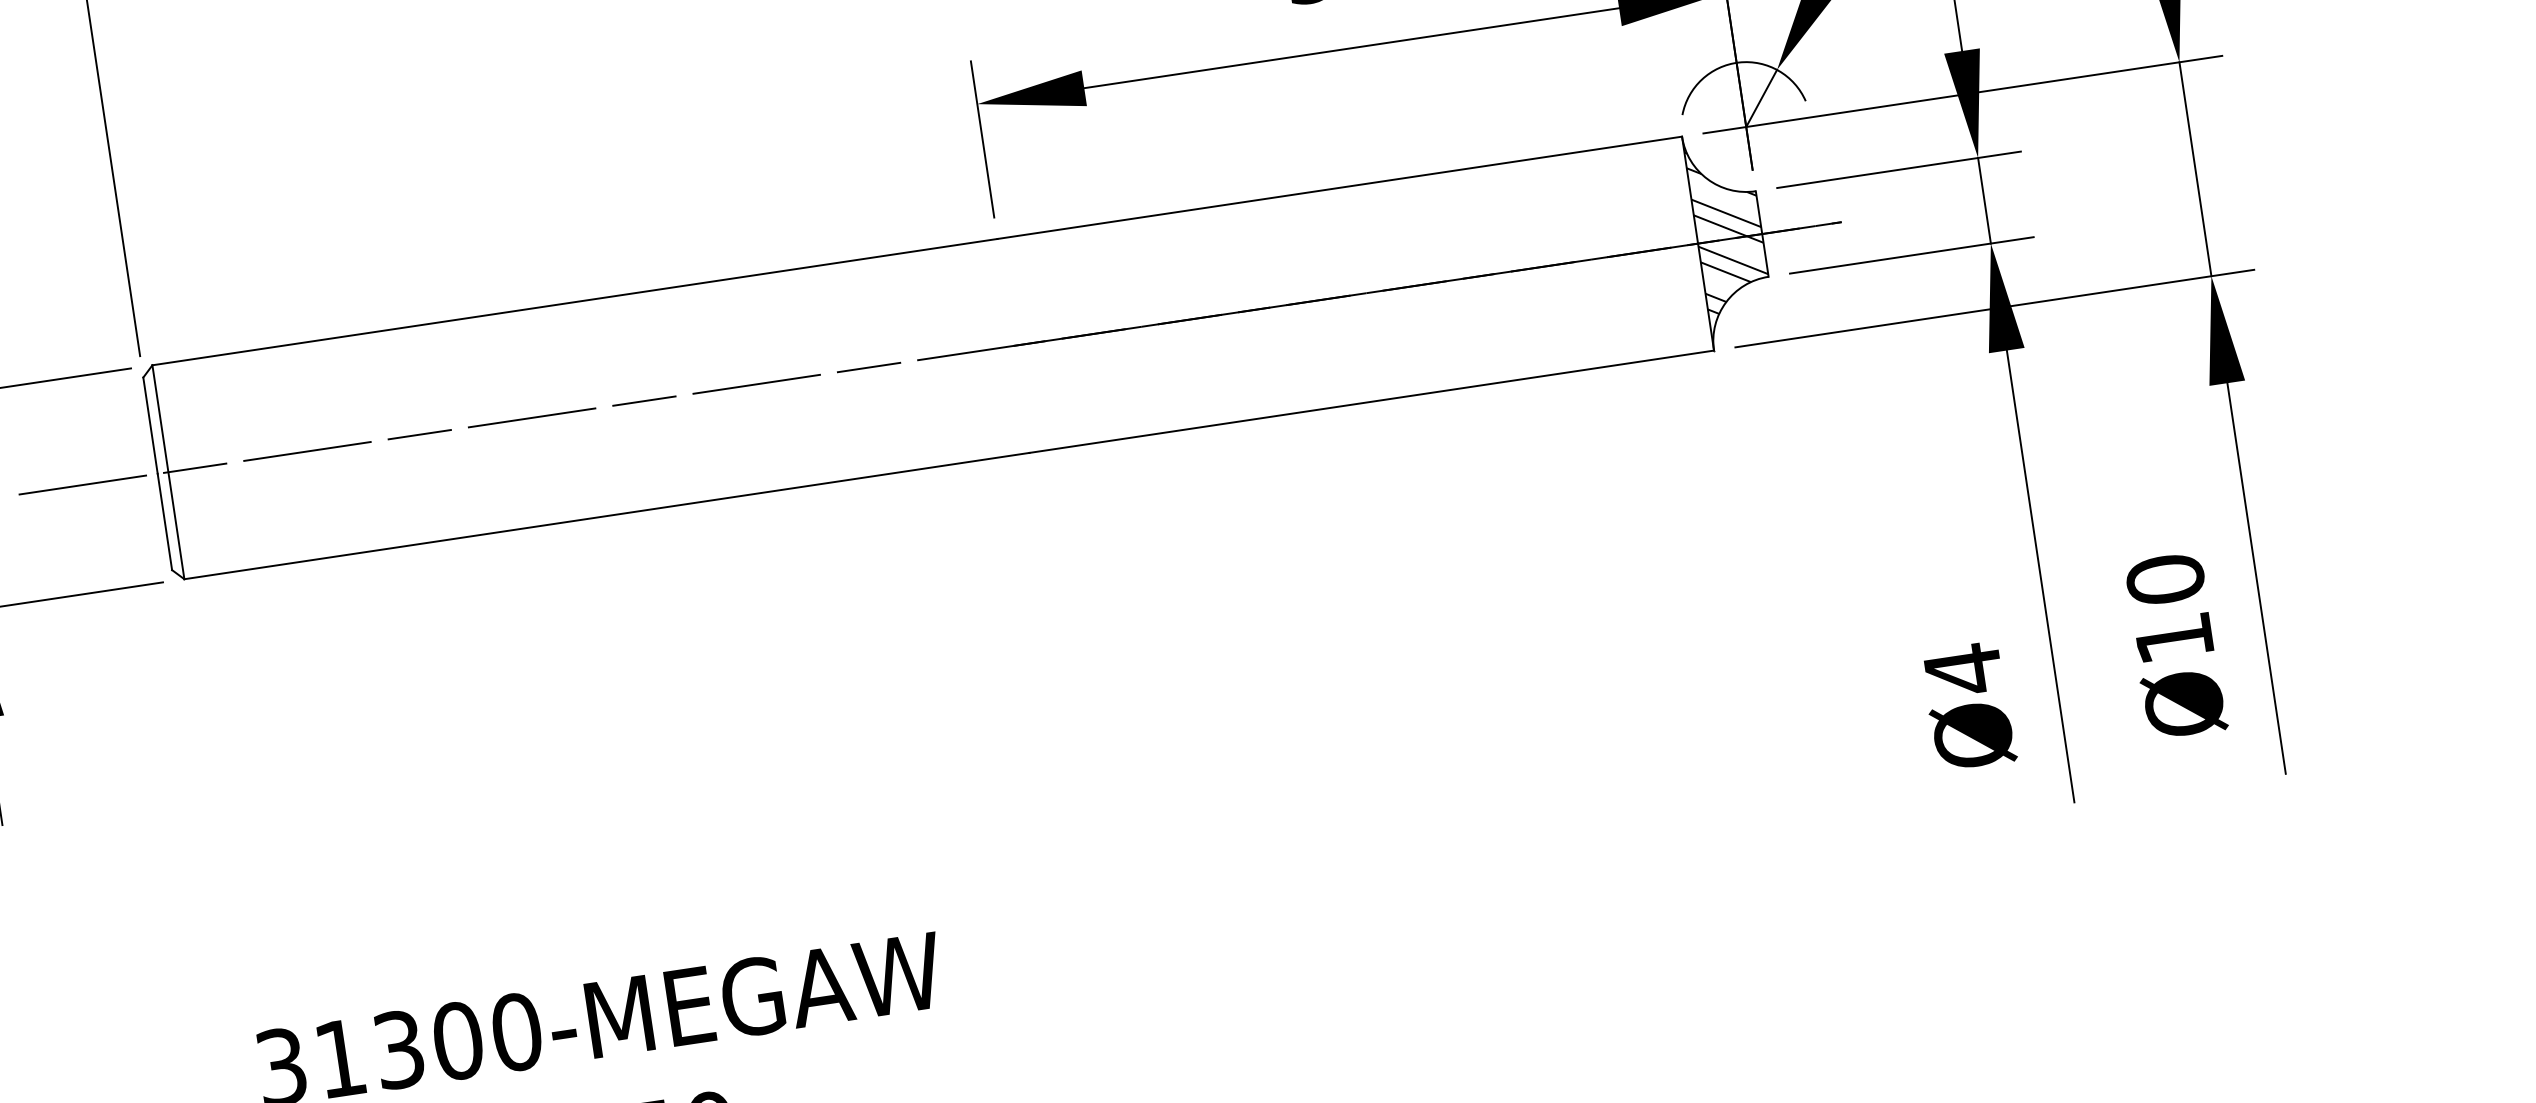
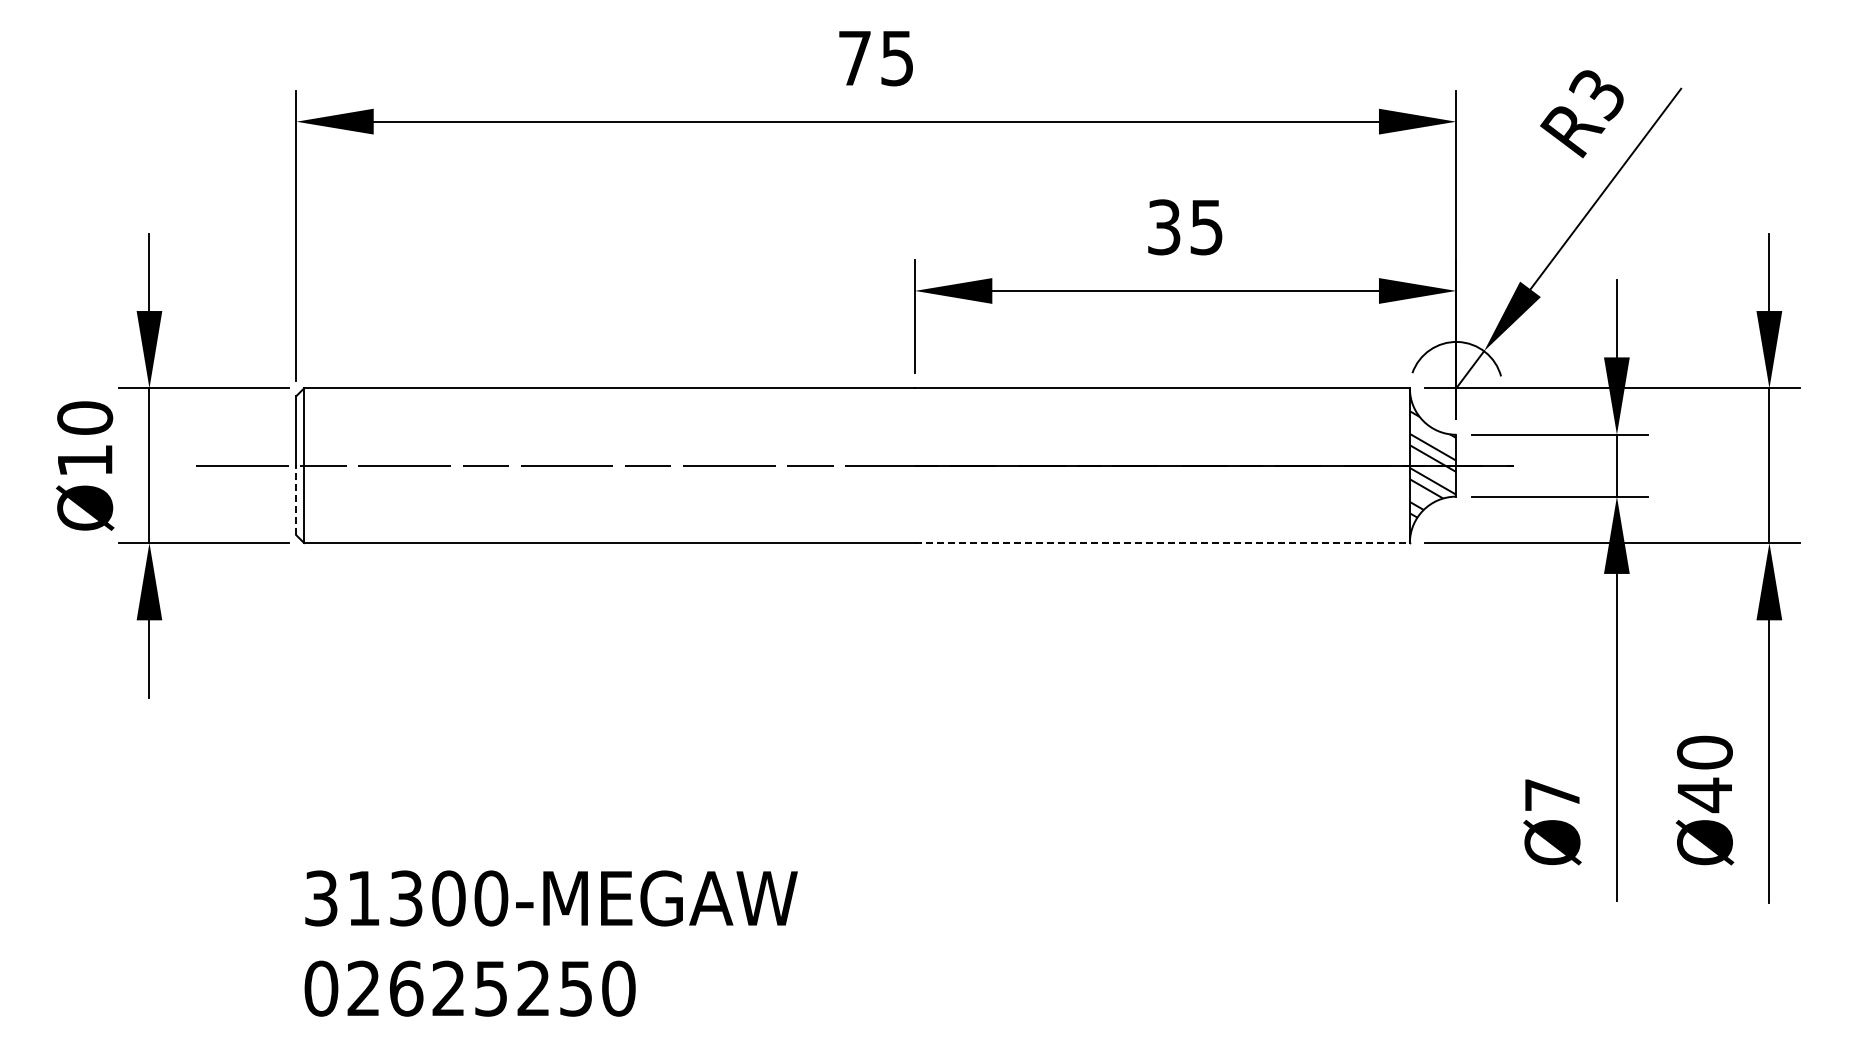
line: (1371, 402) -> (1162, 543), solid -> dashed
line: (165, 521) -> (296, 500), solid -> dashed
text: (2173, 638) -> (1704, 795), Ø10 -> Ø40
text: (1963, 668) -> (1552, 794), Ø4 -> Ø7

